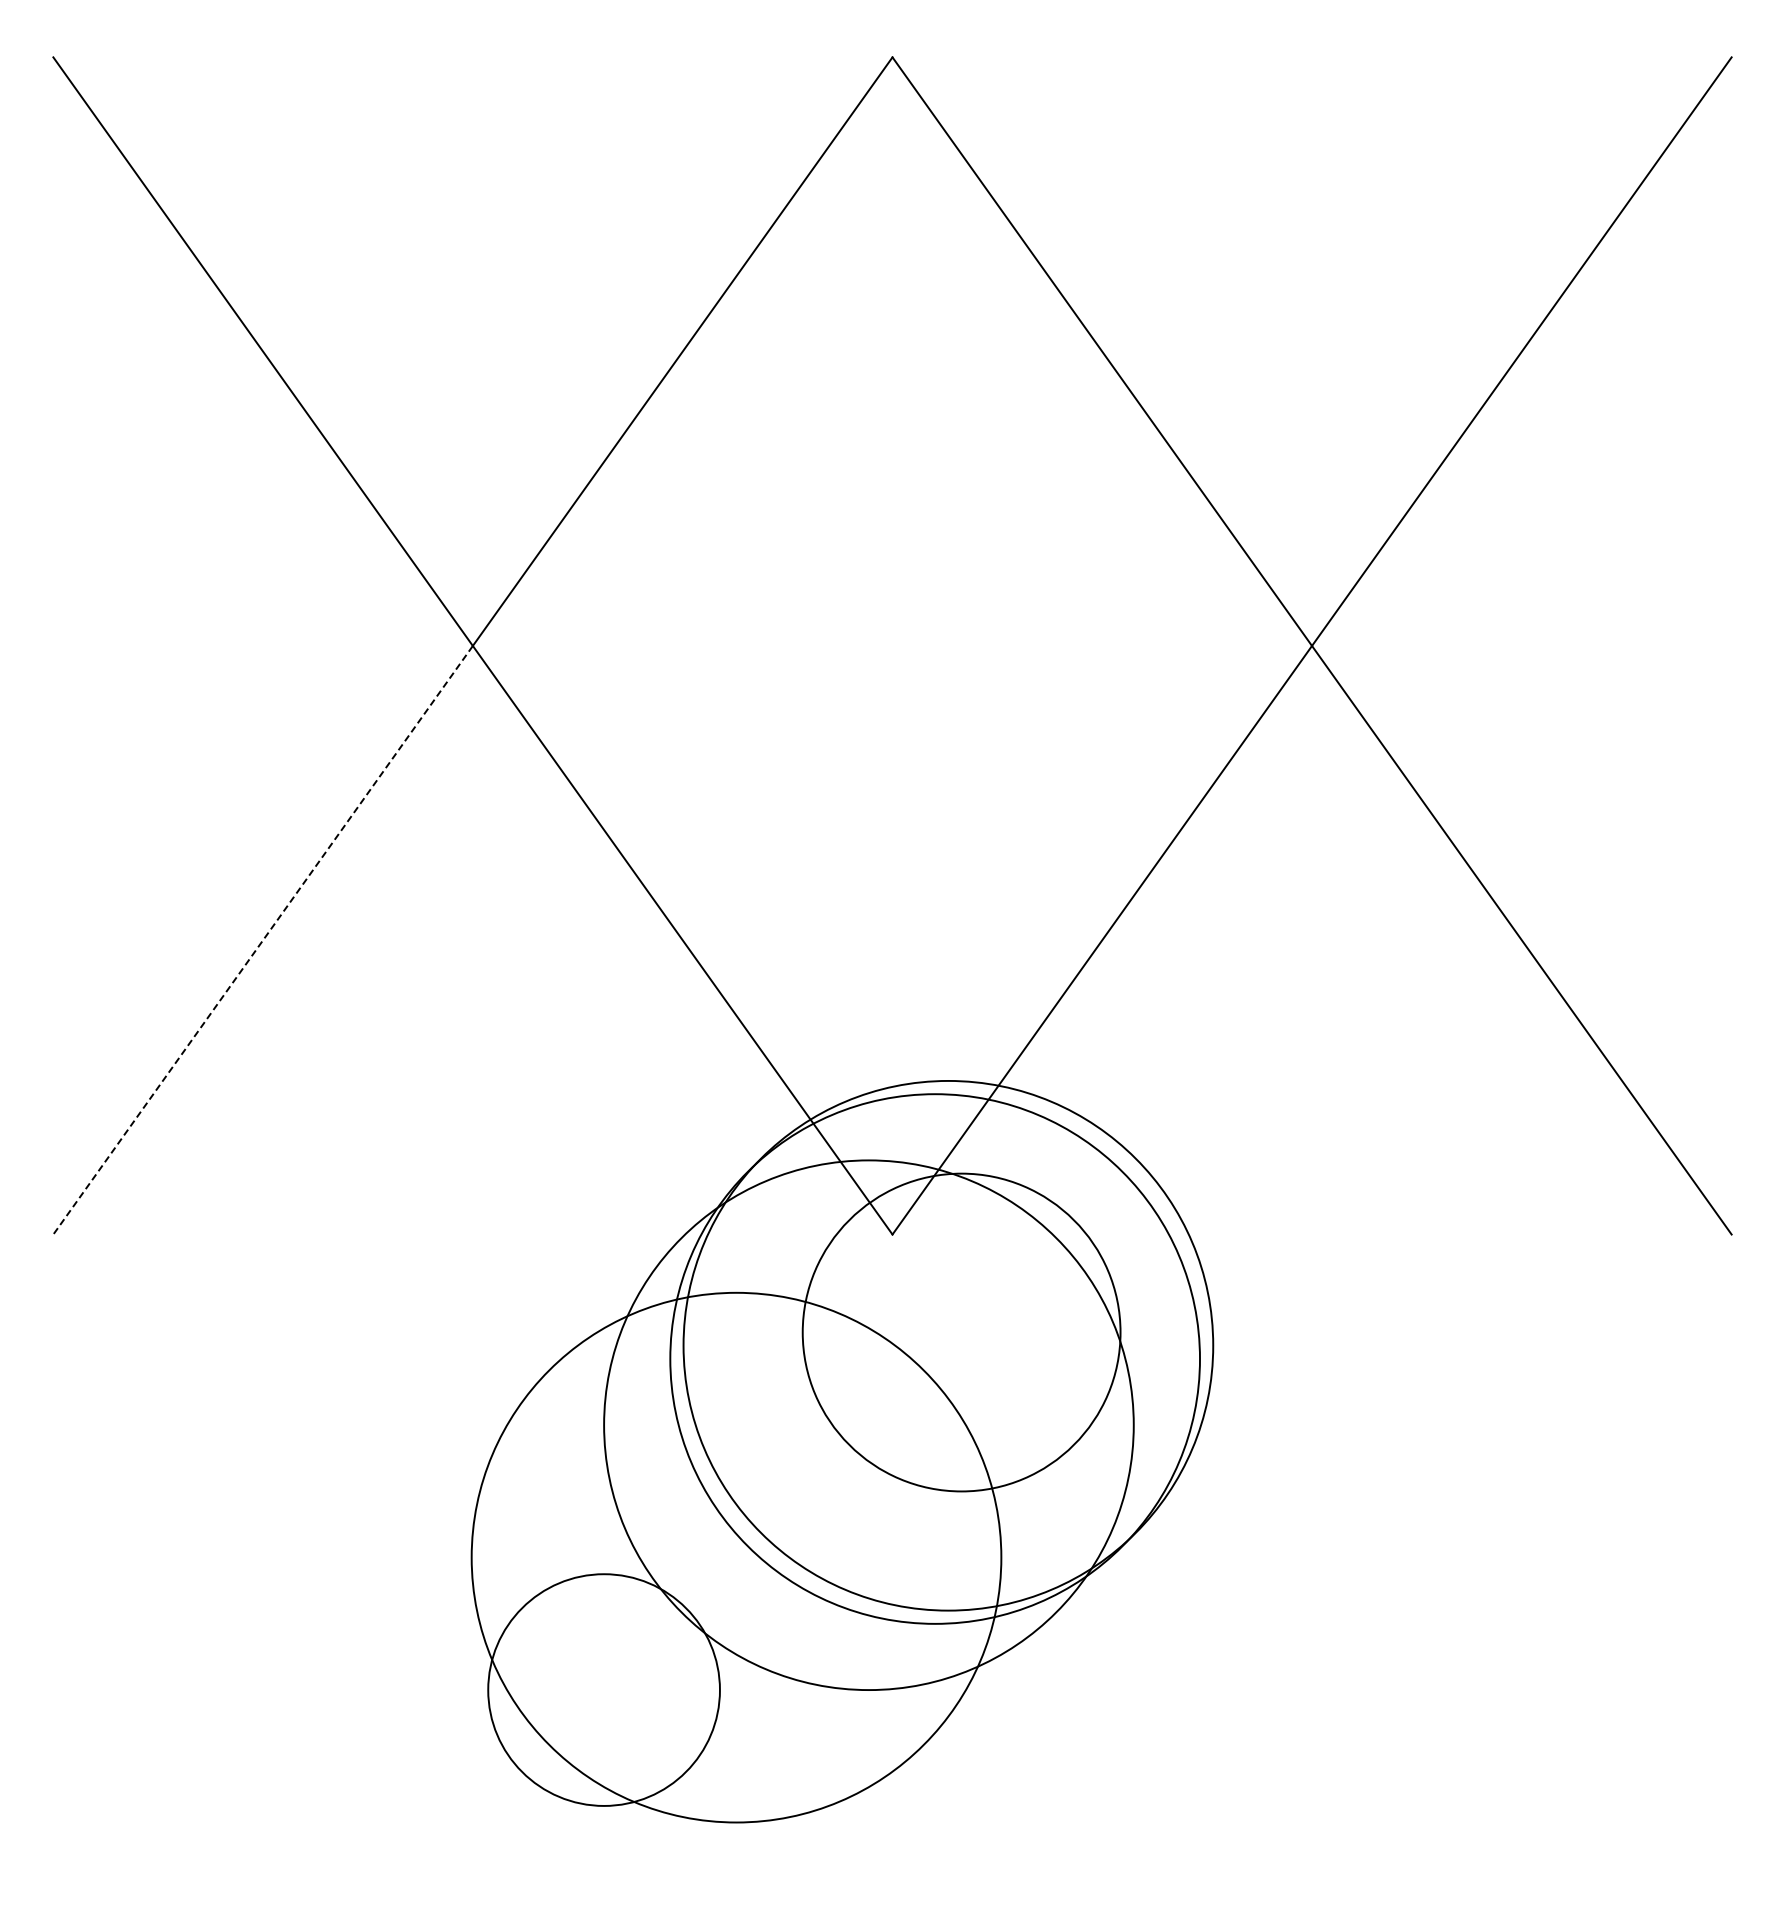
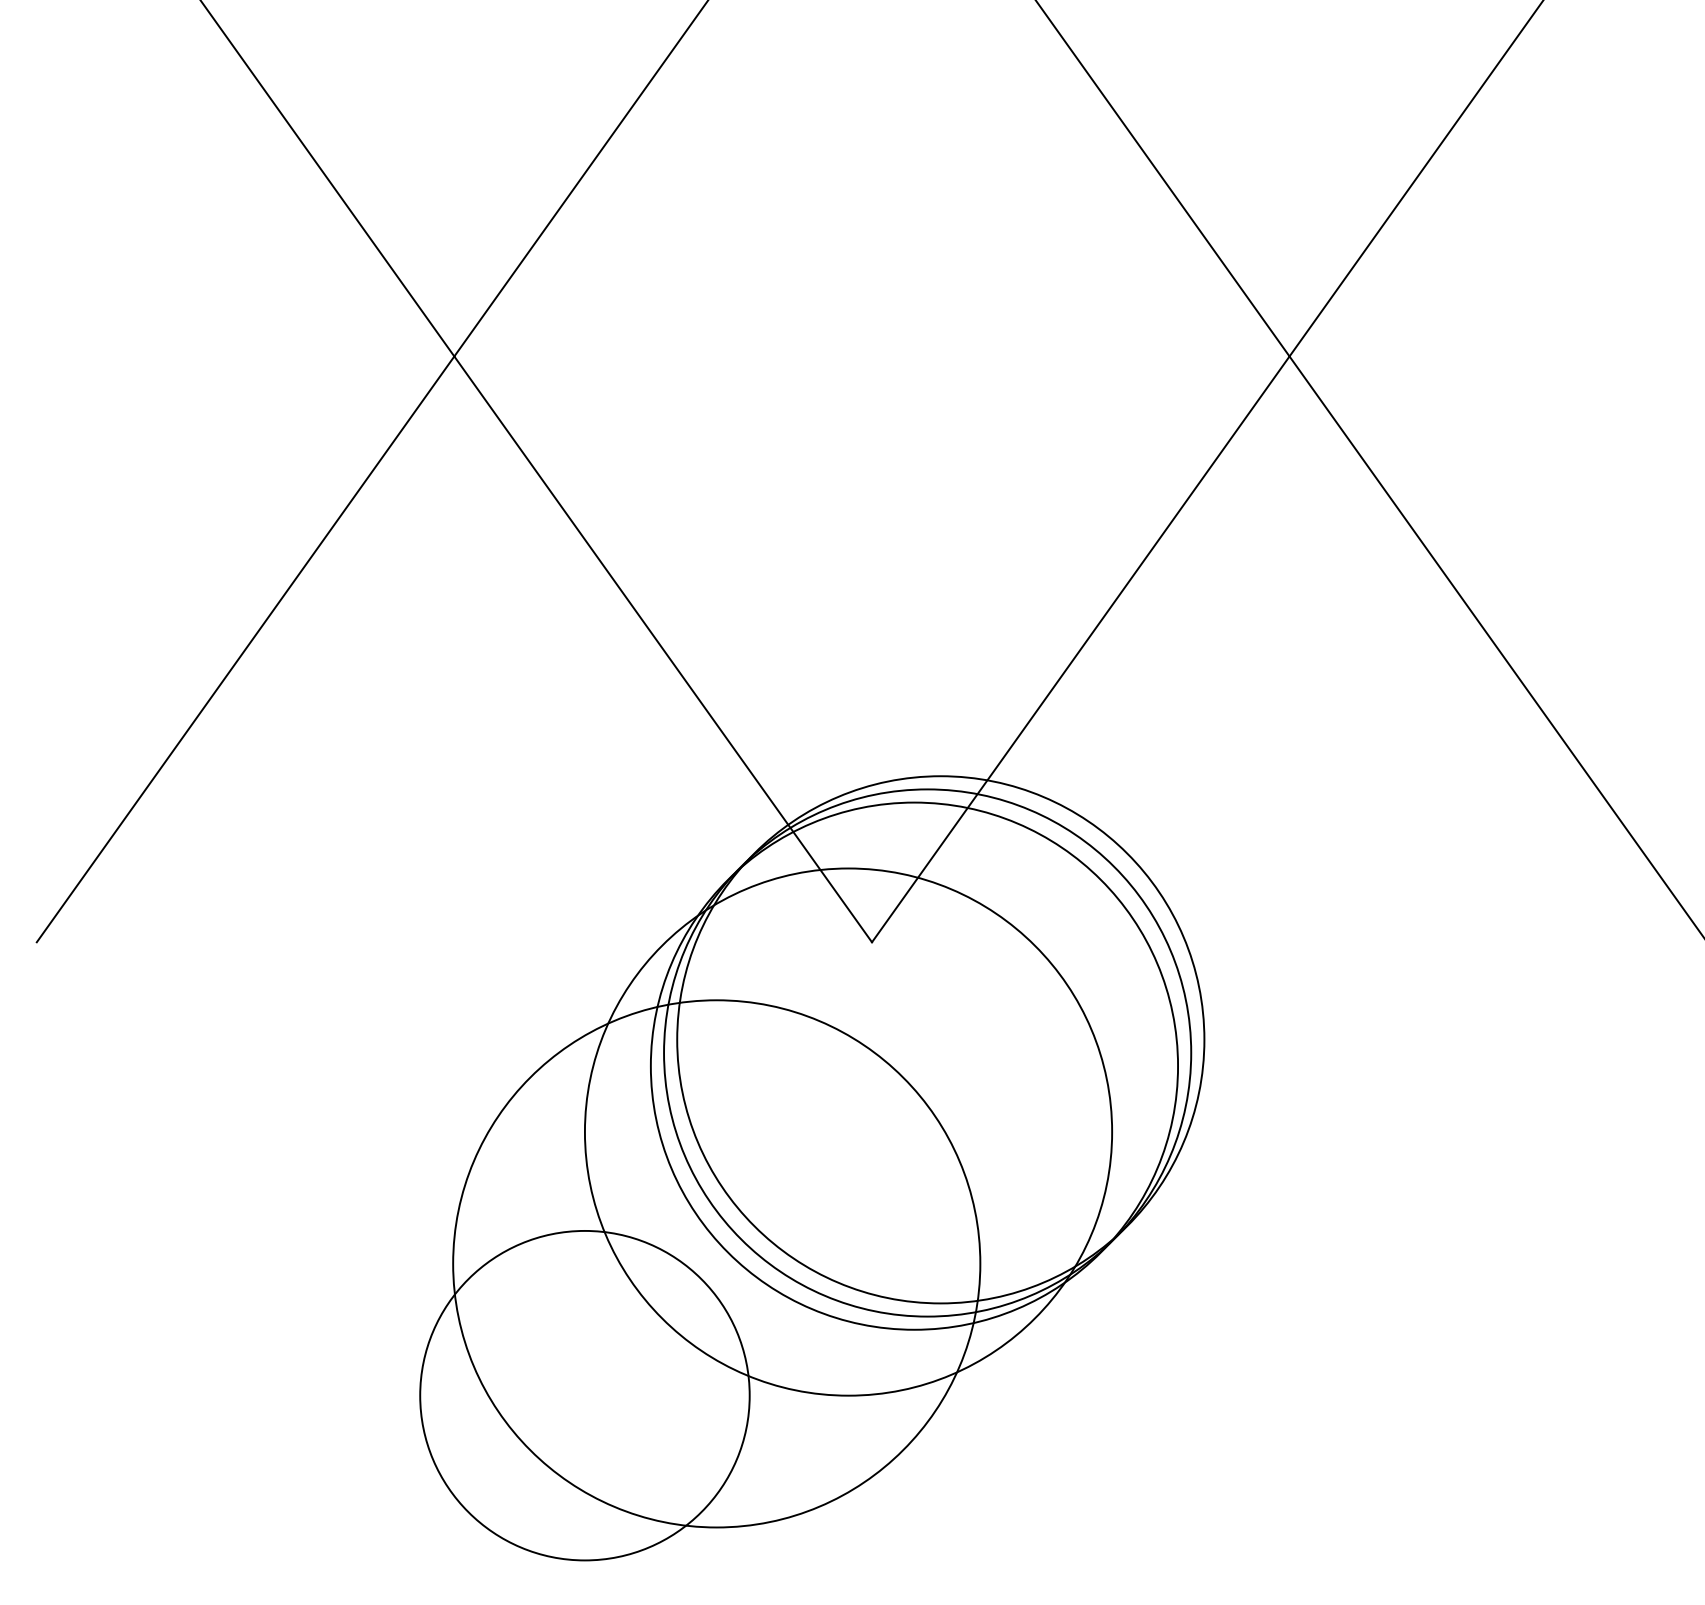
line: (262, 940) -> (244, 649), dashed -> solid
circle: (961, 1332) -> (940, 1039), size x1.67
circle: (603, 1689) -> (584, 1395), size x1.43

